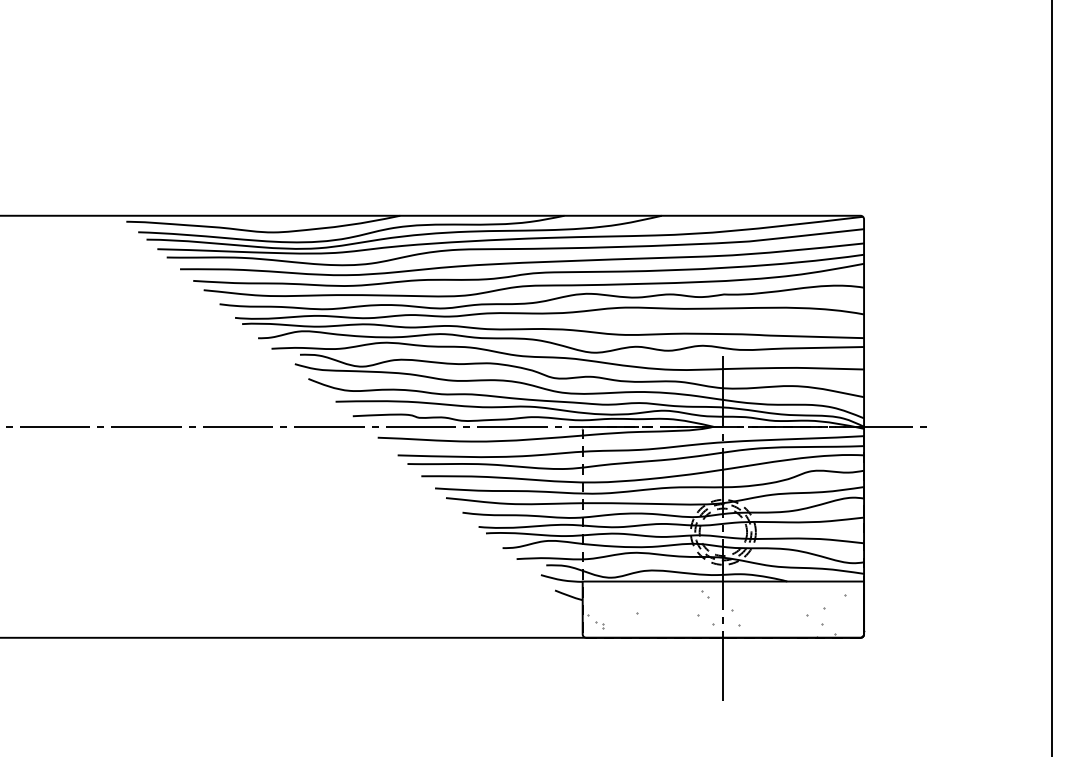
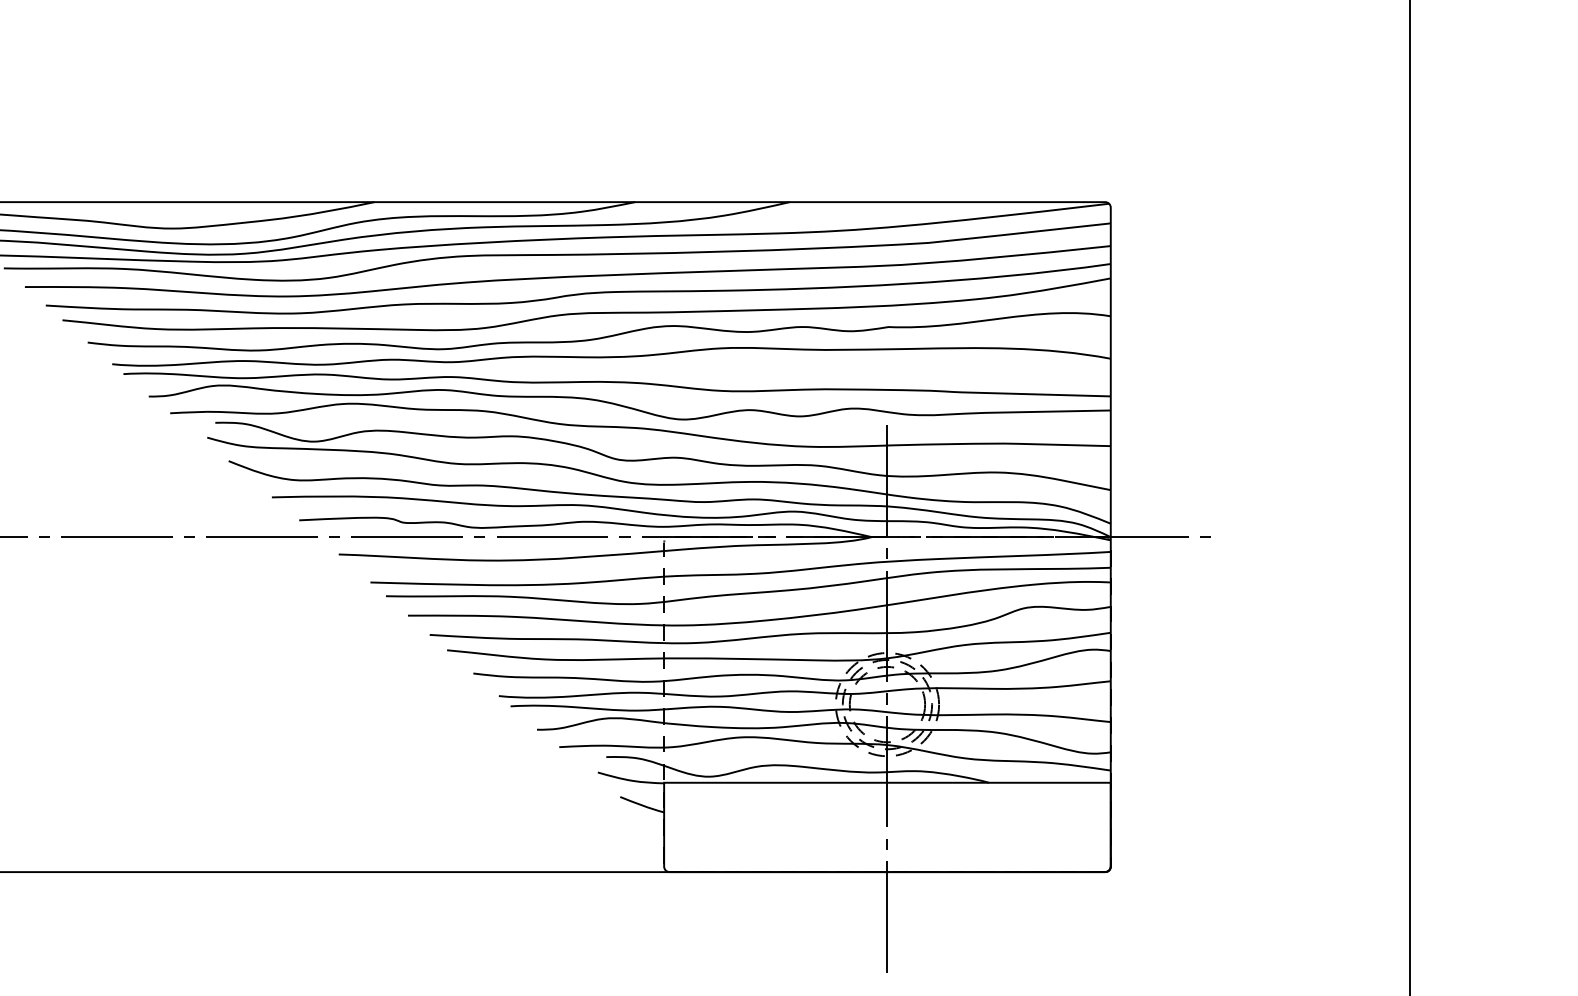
hatch: (725, 613) -> (890, 833), removed

